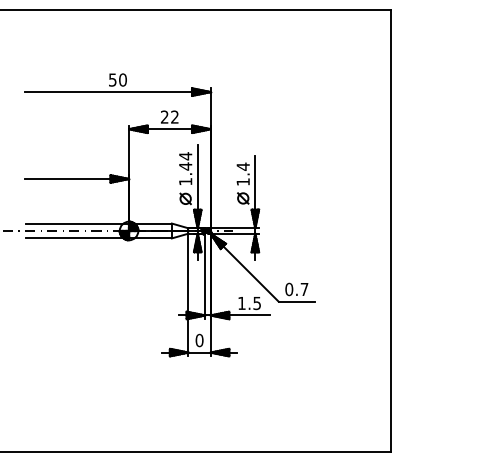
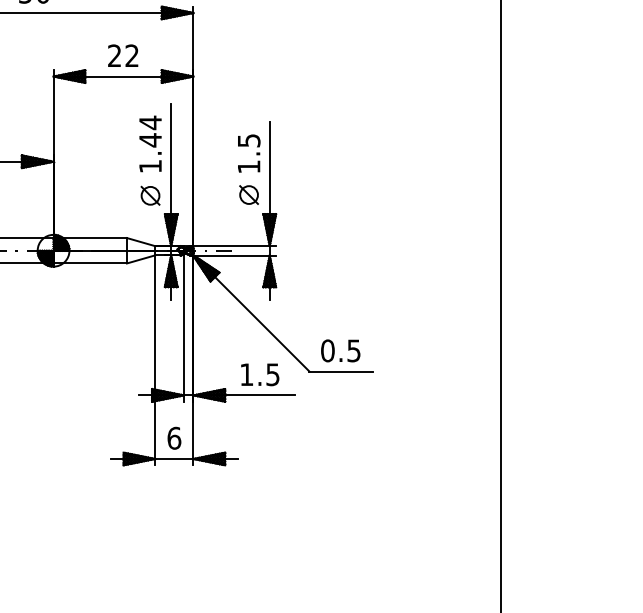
text: (242, 166) -> (247, 140), 1.4 -> 1.5
text: (304, 289) -> (353, 350), 0.7 -> 0.5
text: (199, 339) -> (174, 436), 0 -> 6

